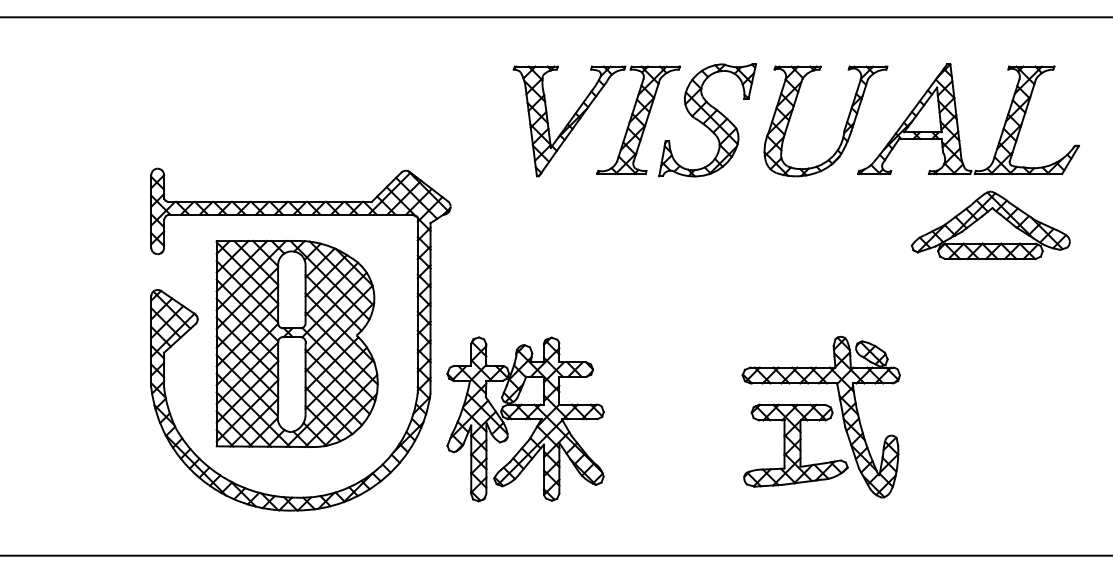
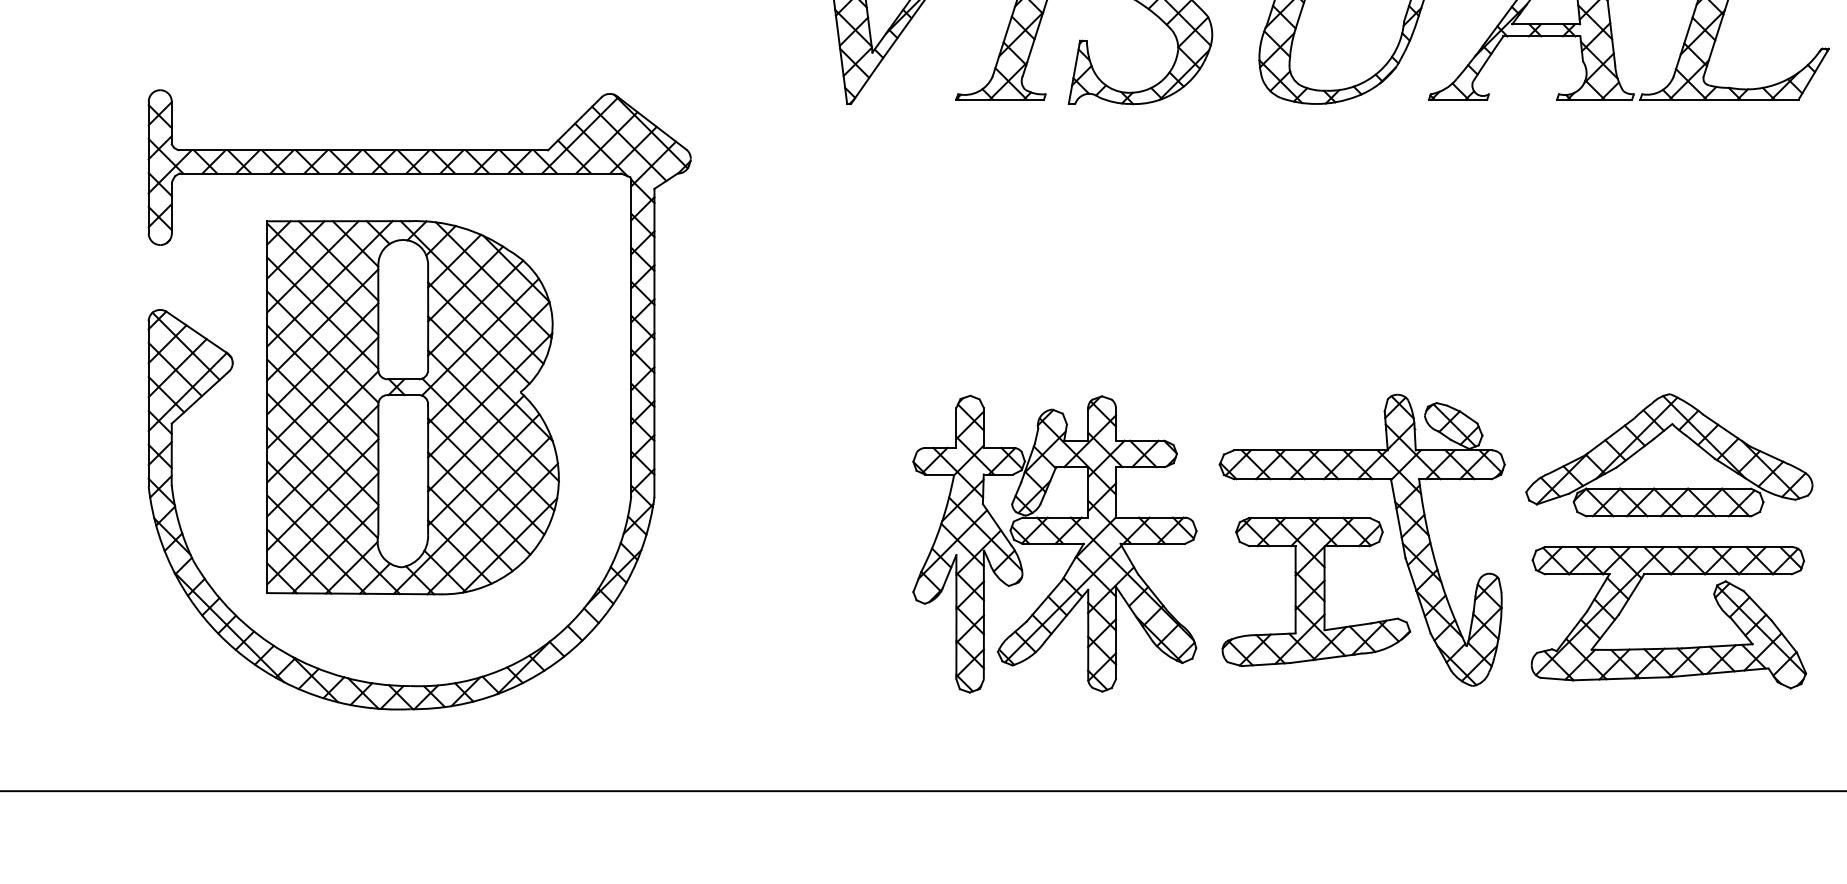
part: (990, 225) -> (1668, 455), moved
part: (525, 419) -> (1054, 544), moved
part: (995, 475) -> (1677, 645), added

